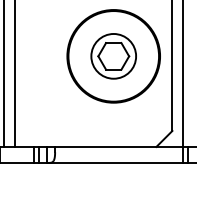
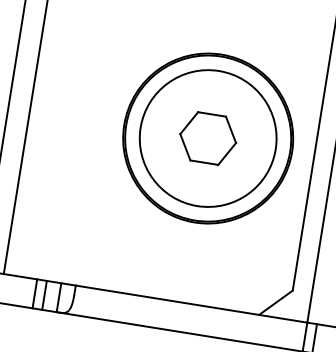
circle: (113, 56) -> (207, 138), size x1.67

